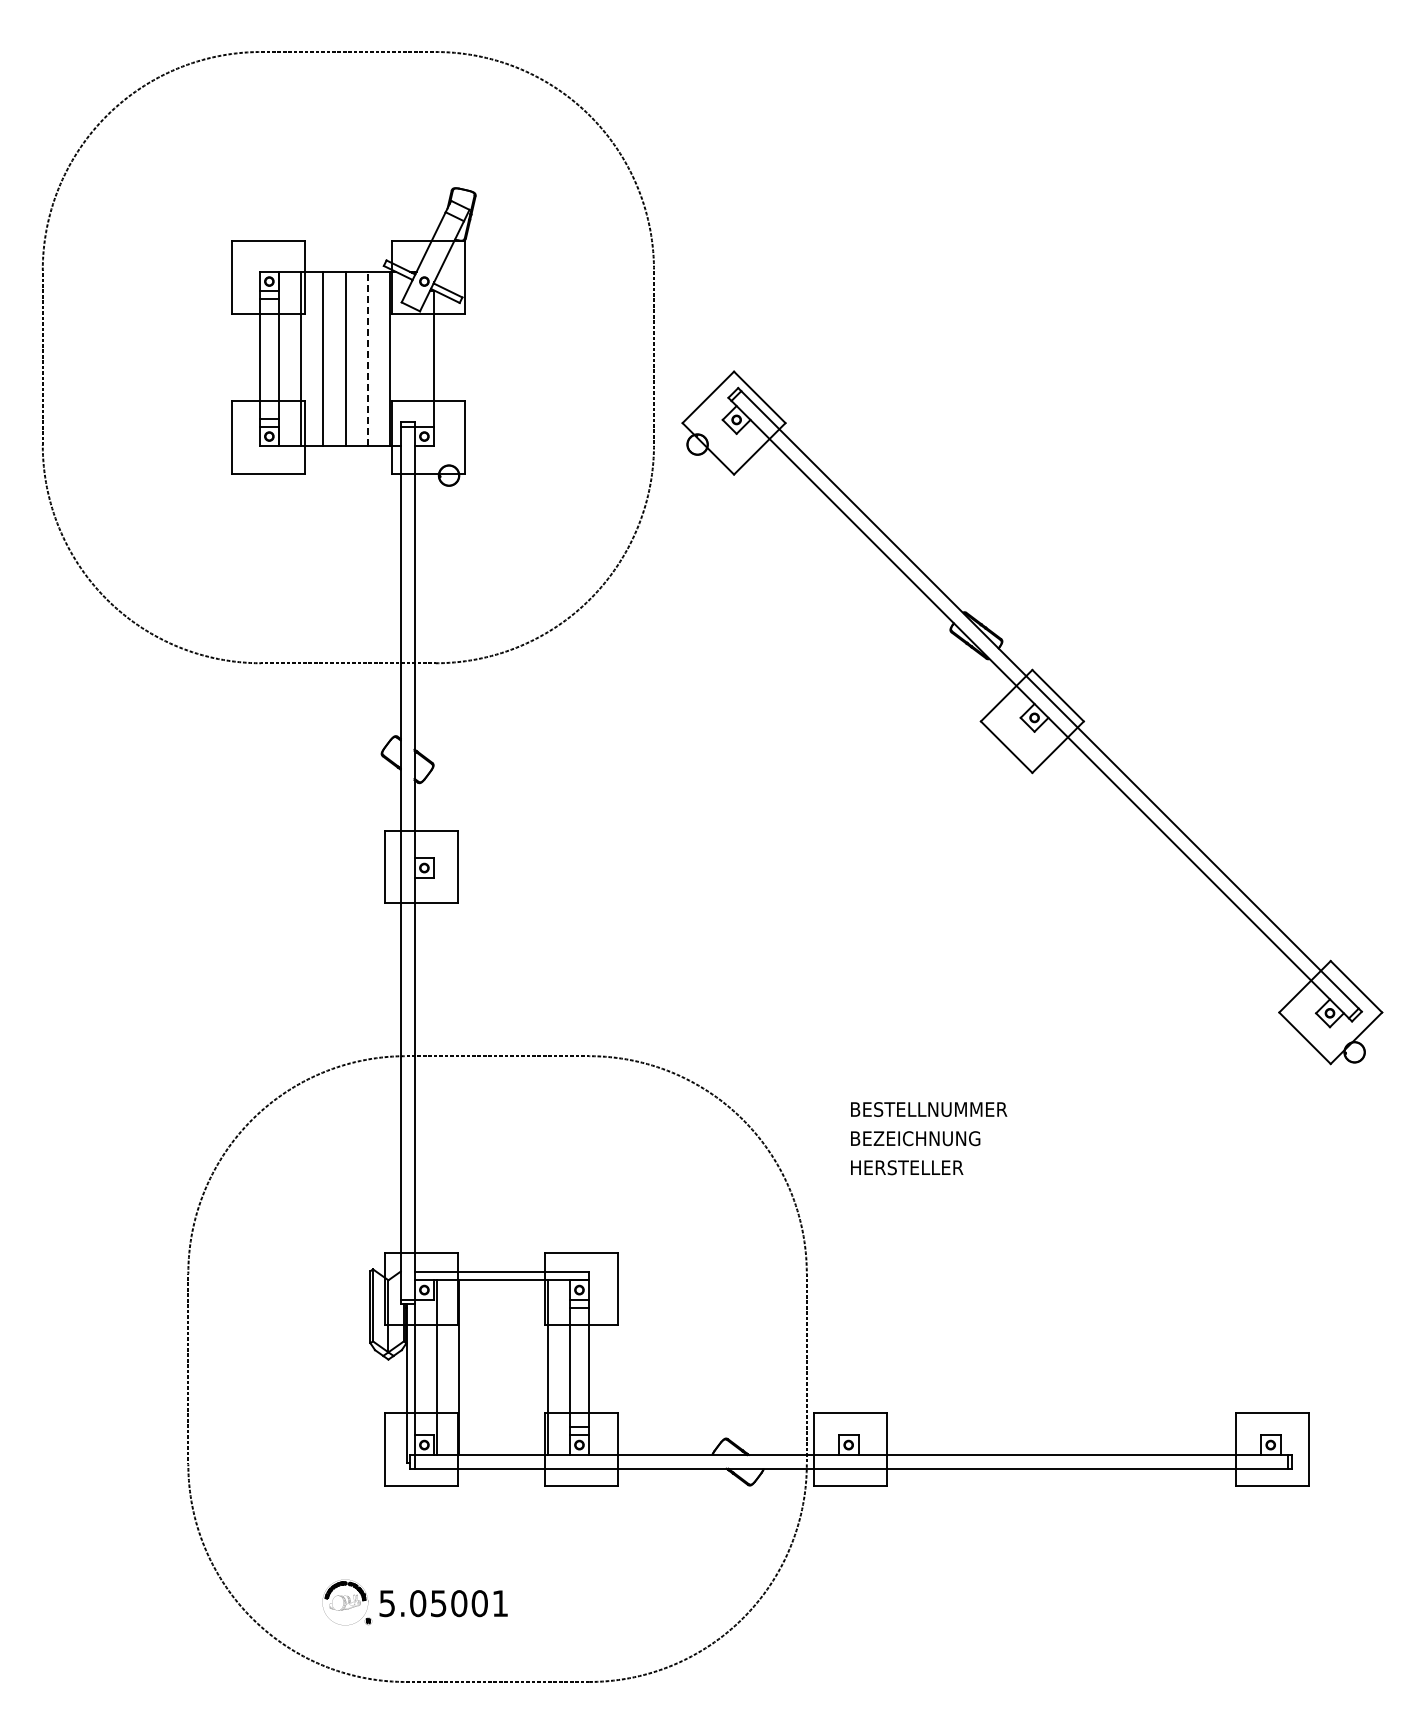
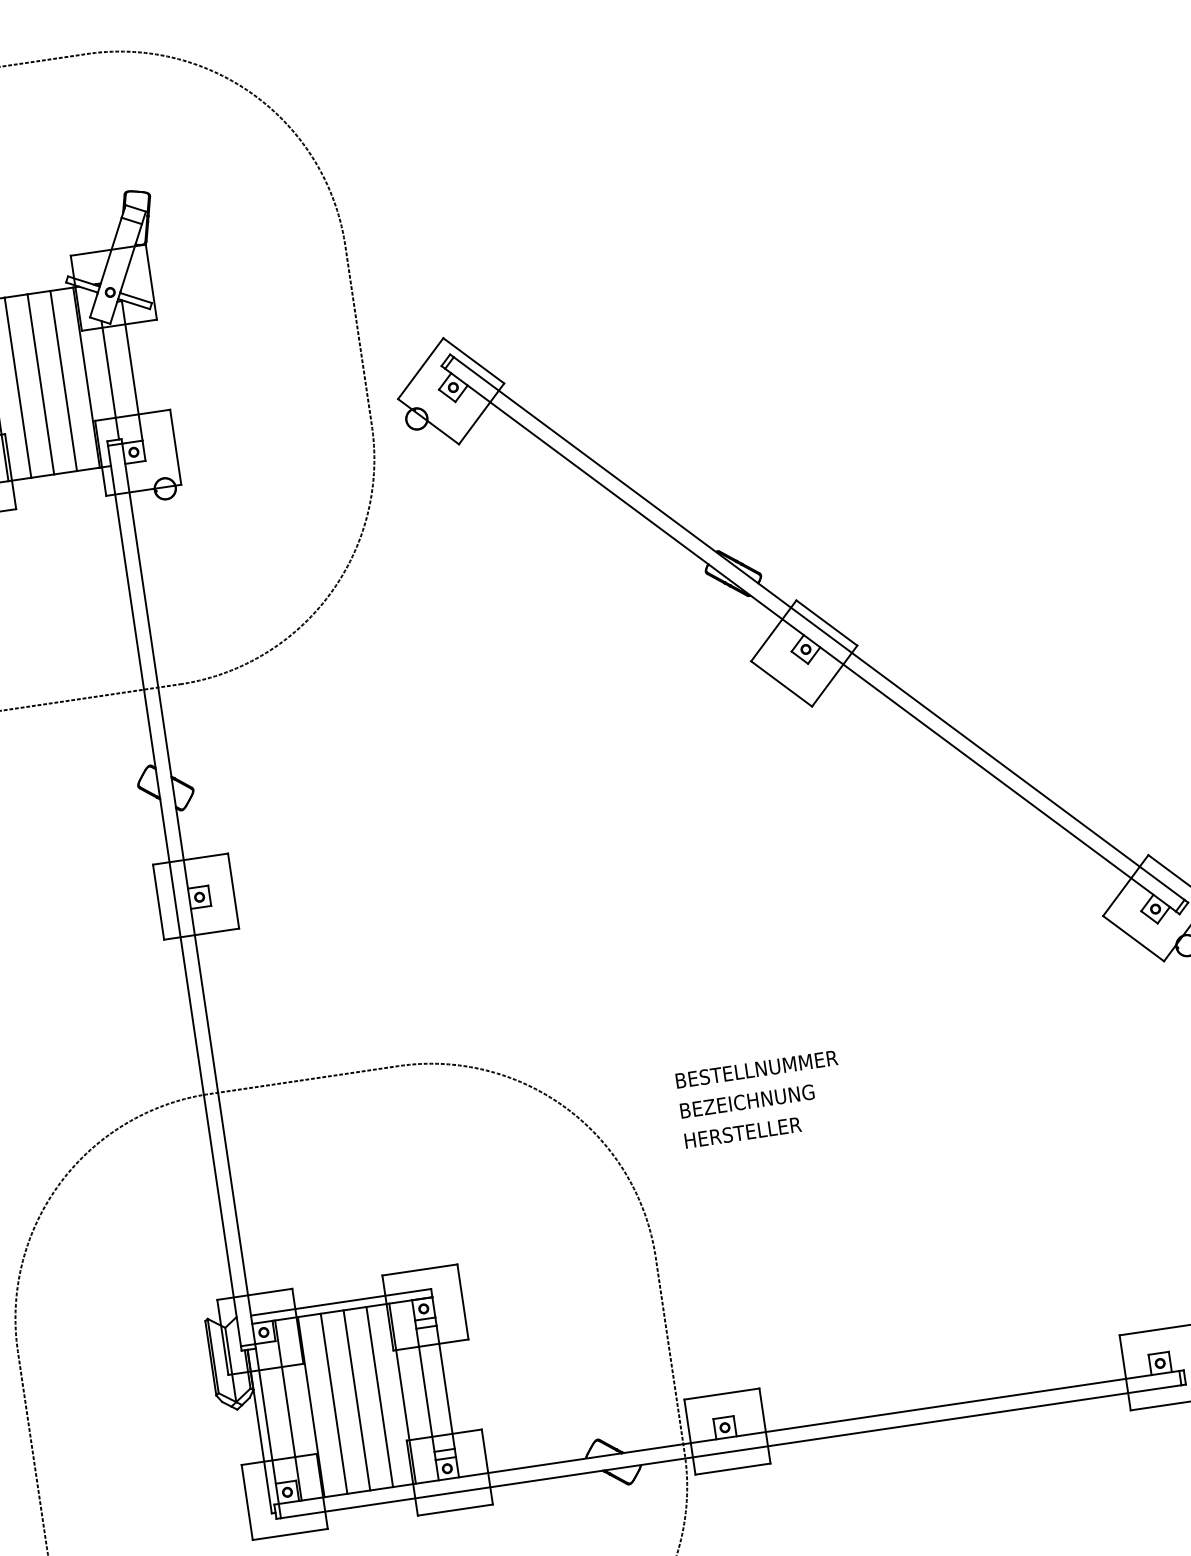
line: (367, 358) -> (63, 380), dashed -> solid
line: (412, 364) -> (110, 379), added
line: (481, 1367) -> (334, 1403), added
line: (503, 1367) -> (357, 1400), added
line: (525, 1367) -> (379, 1396), added

